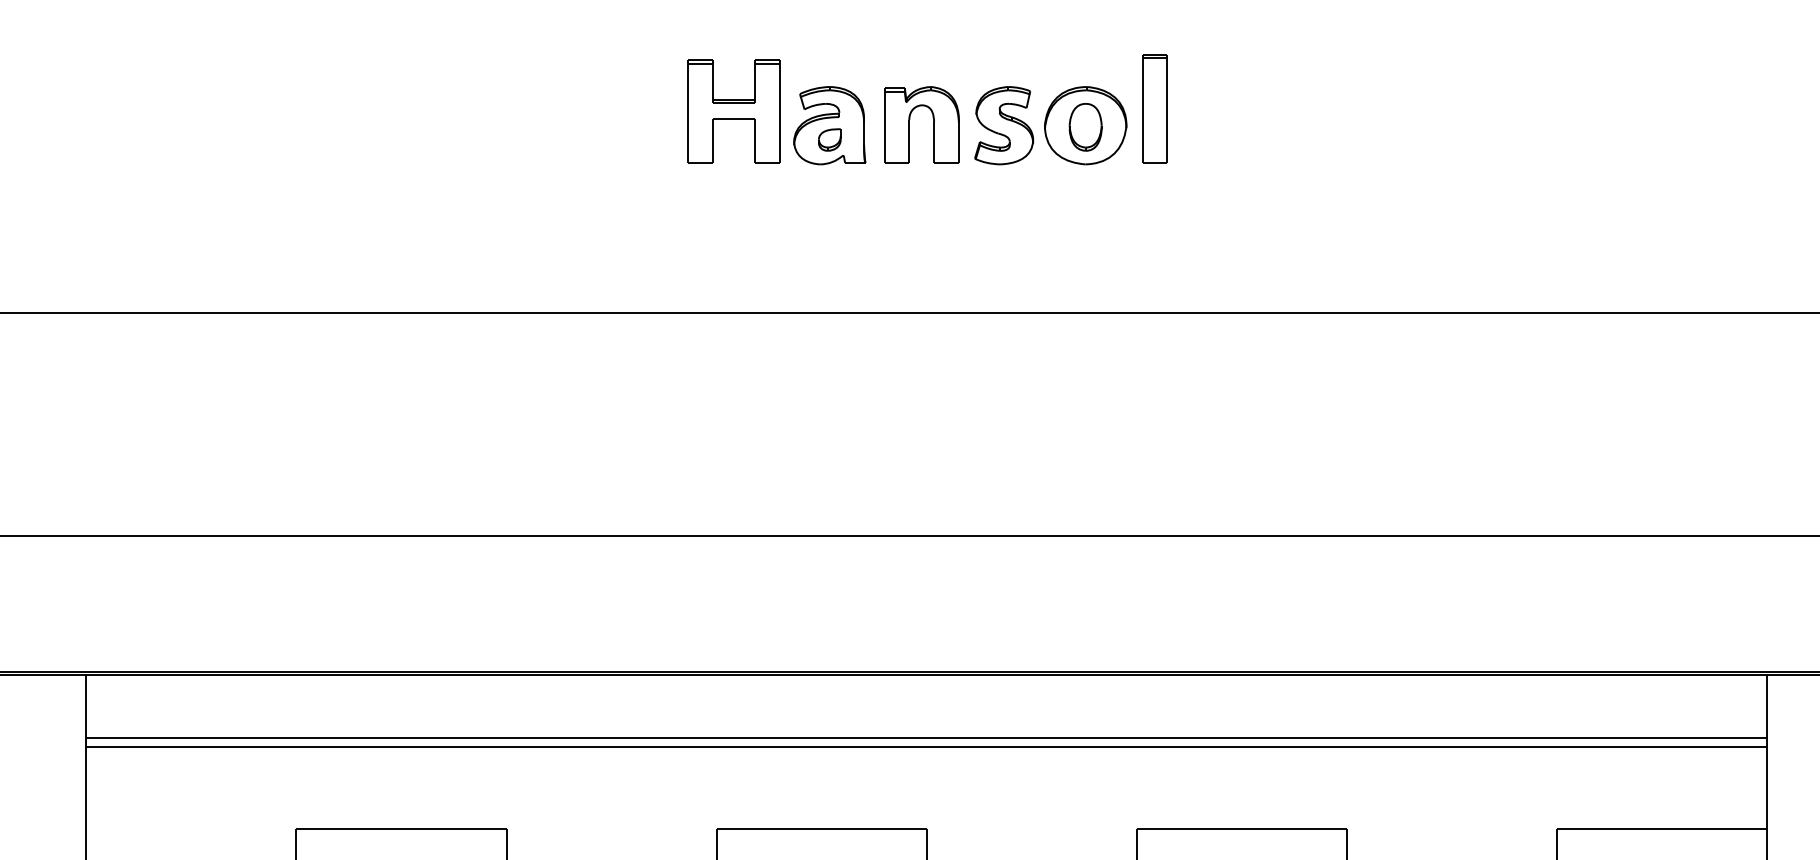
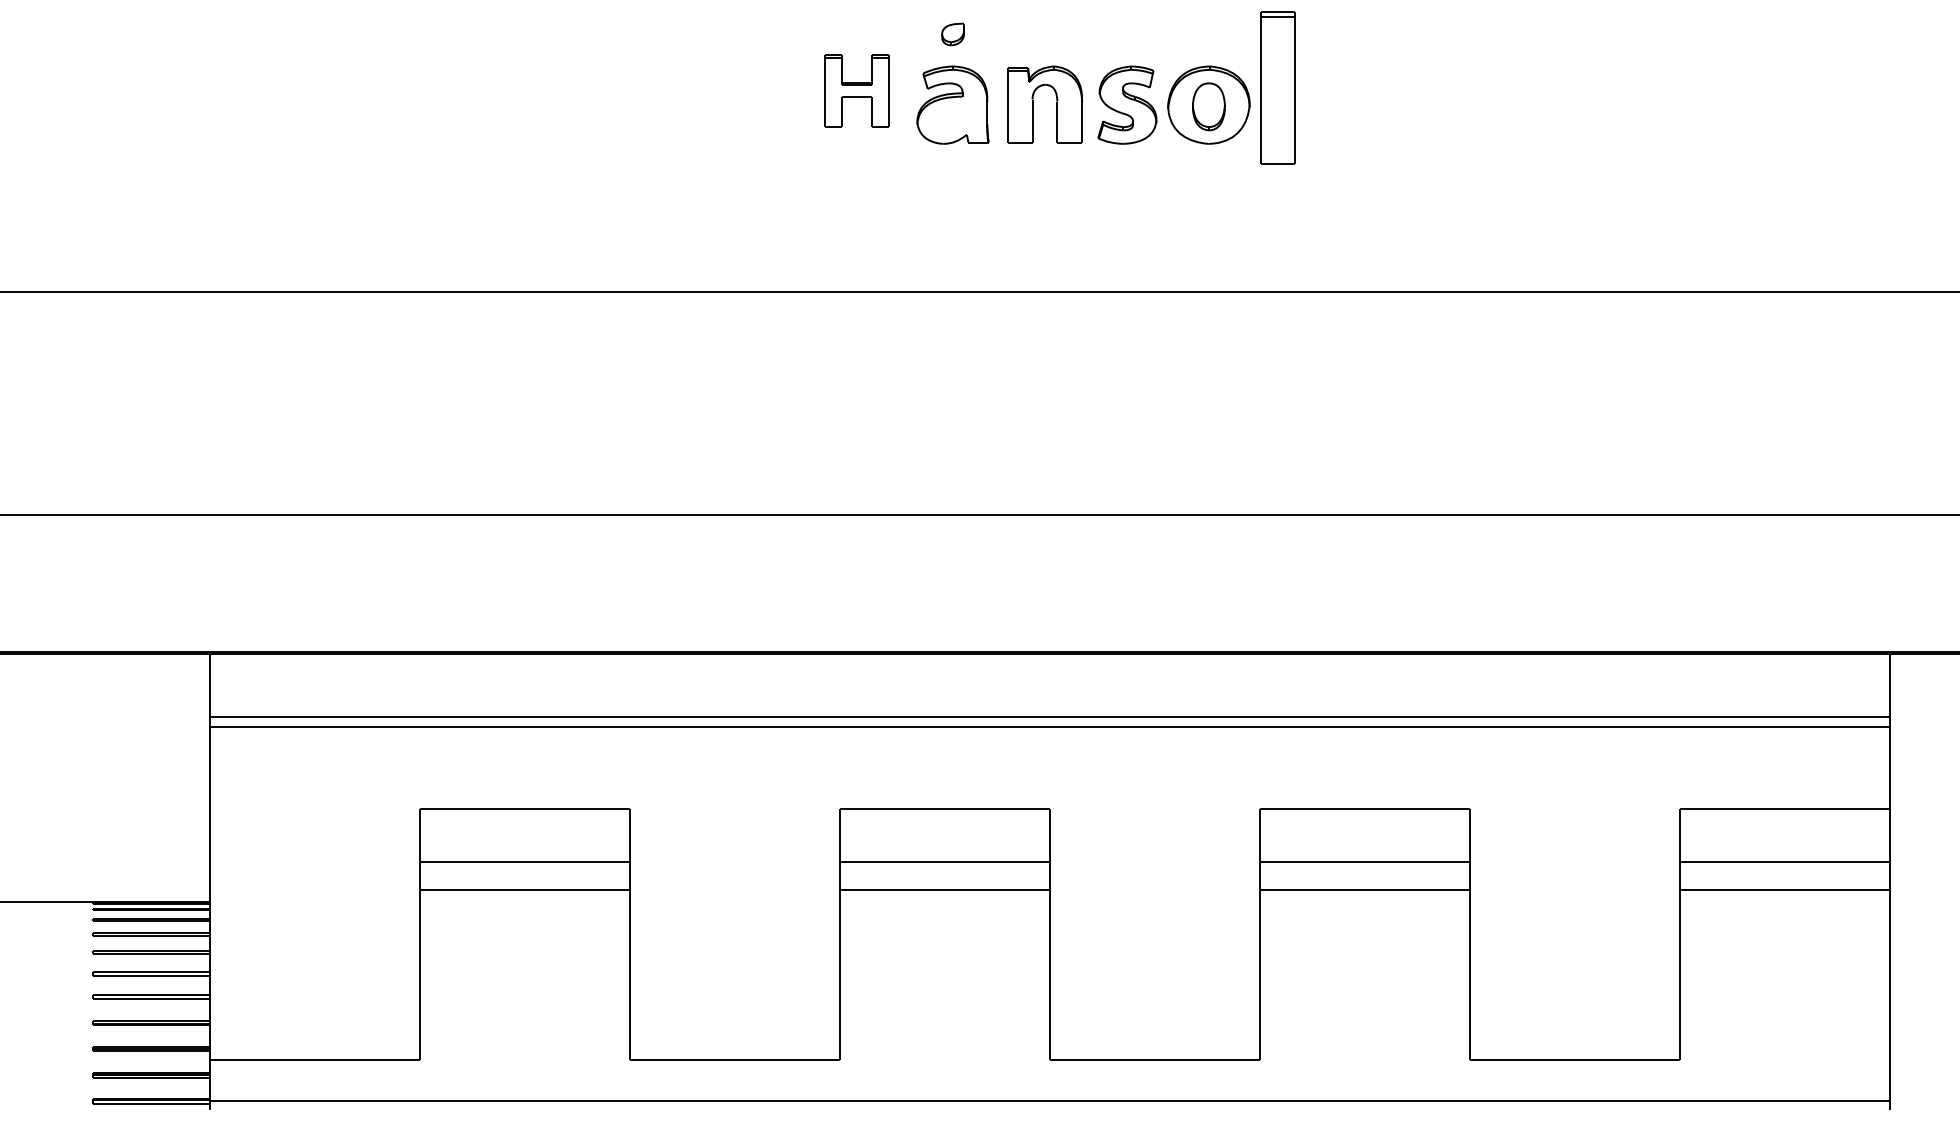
part: (1155, 108) -> (1278, 88), size x1.4
part: (733, 111) -> (856, 91), size x0.7
part: (829, 139) -> (952, 34), moved

